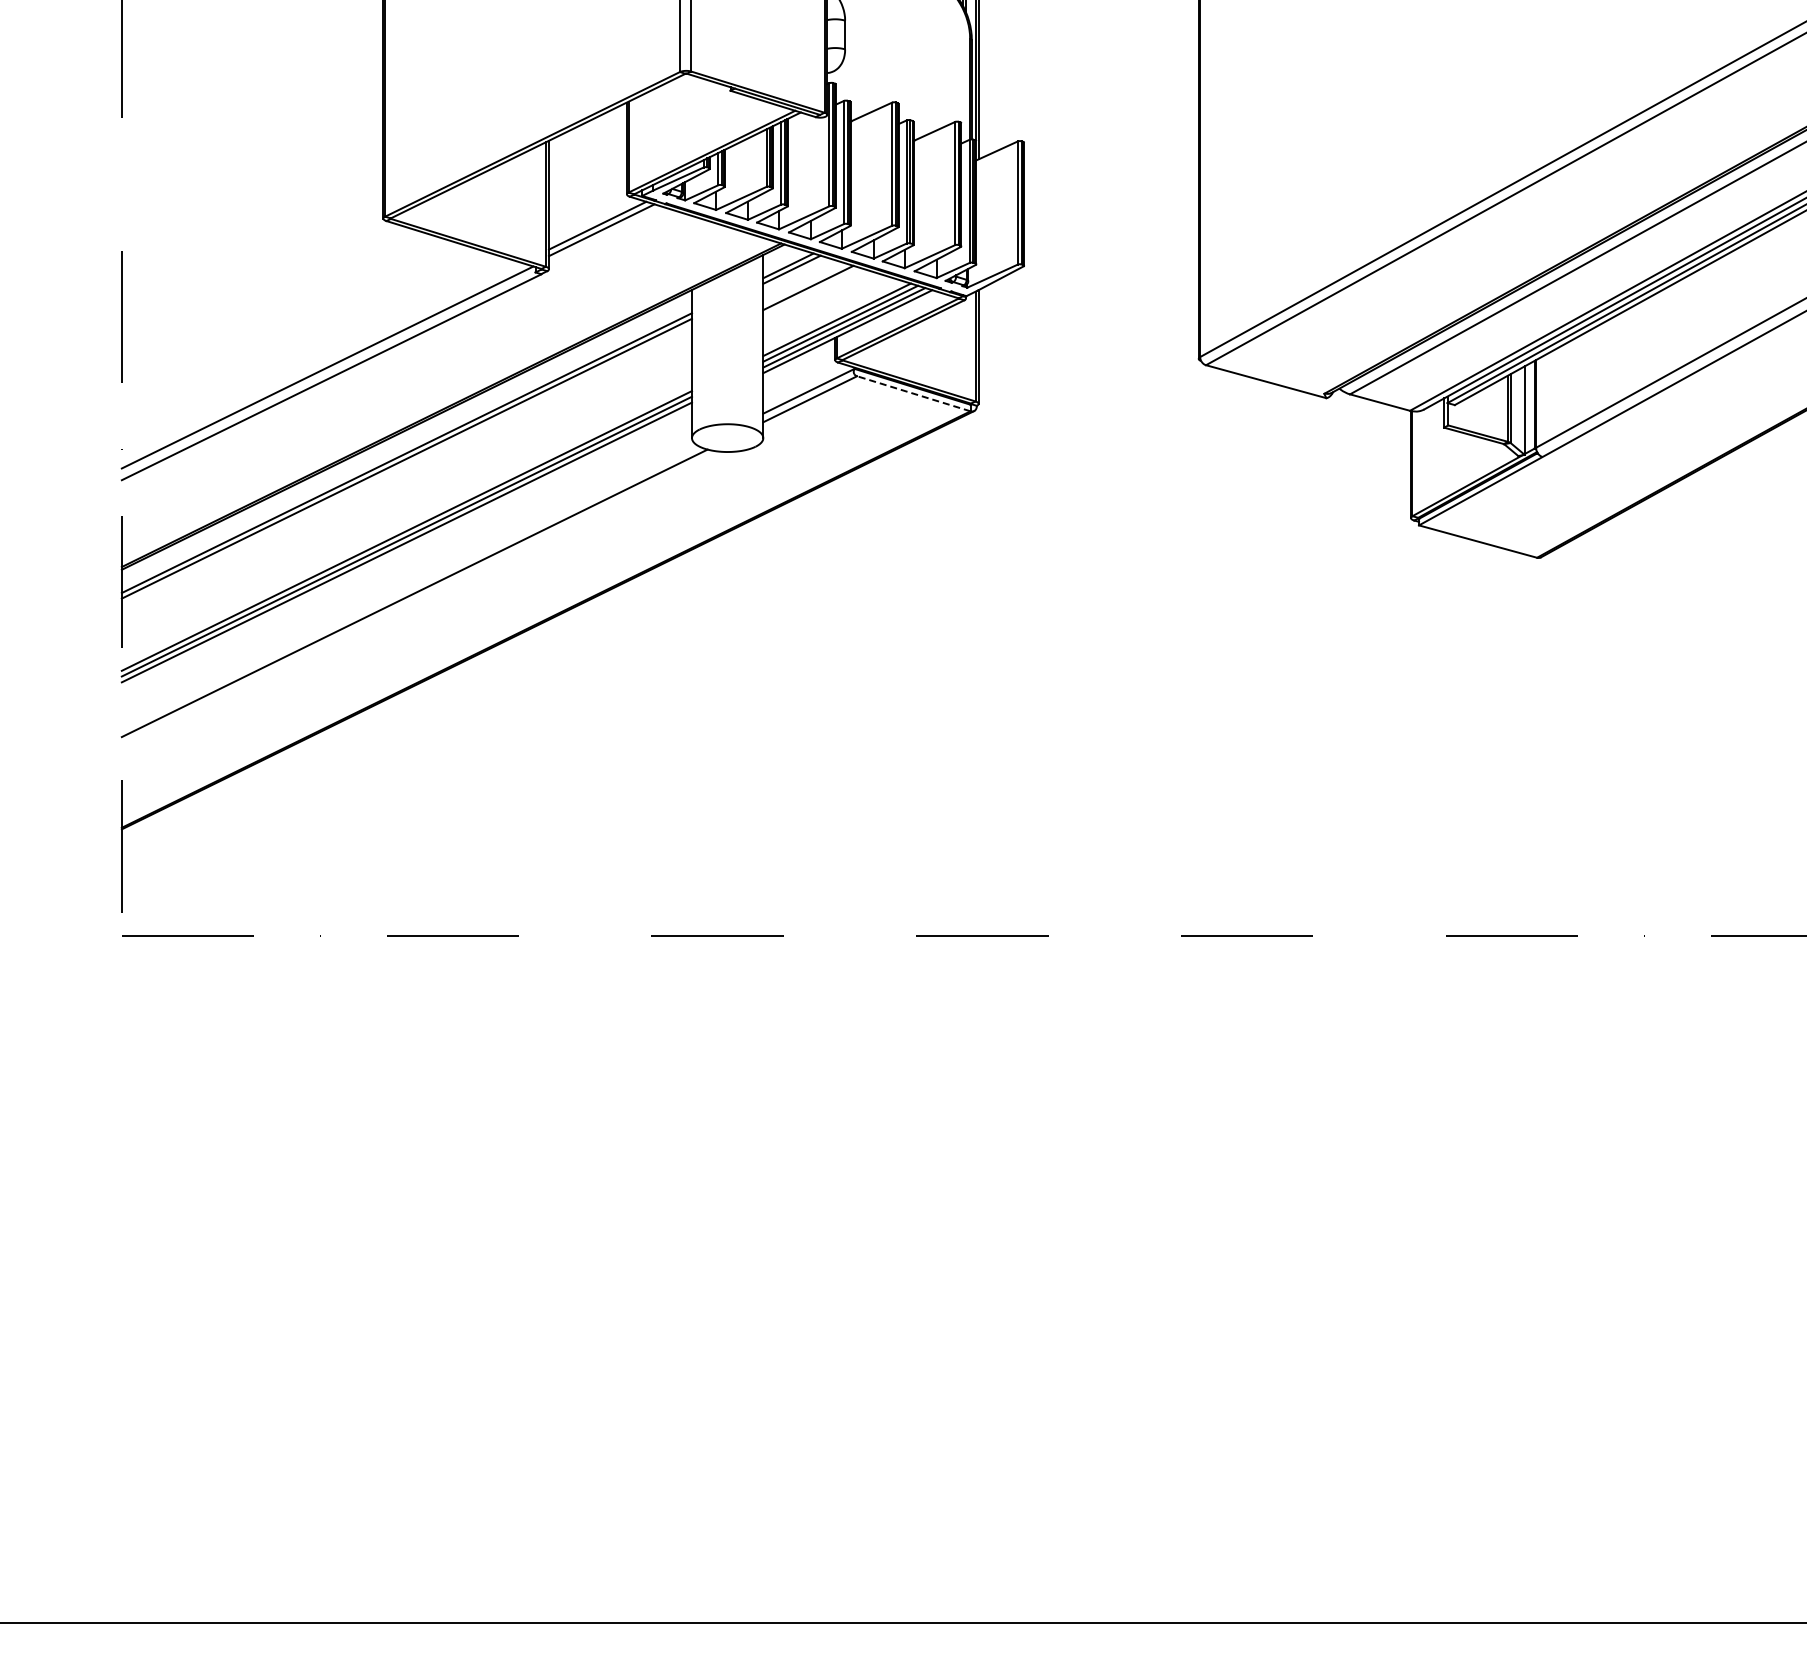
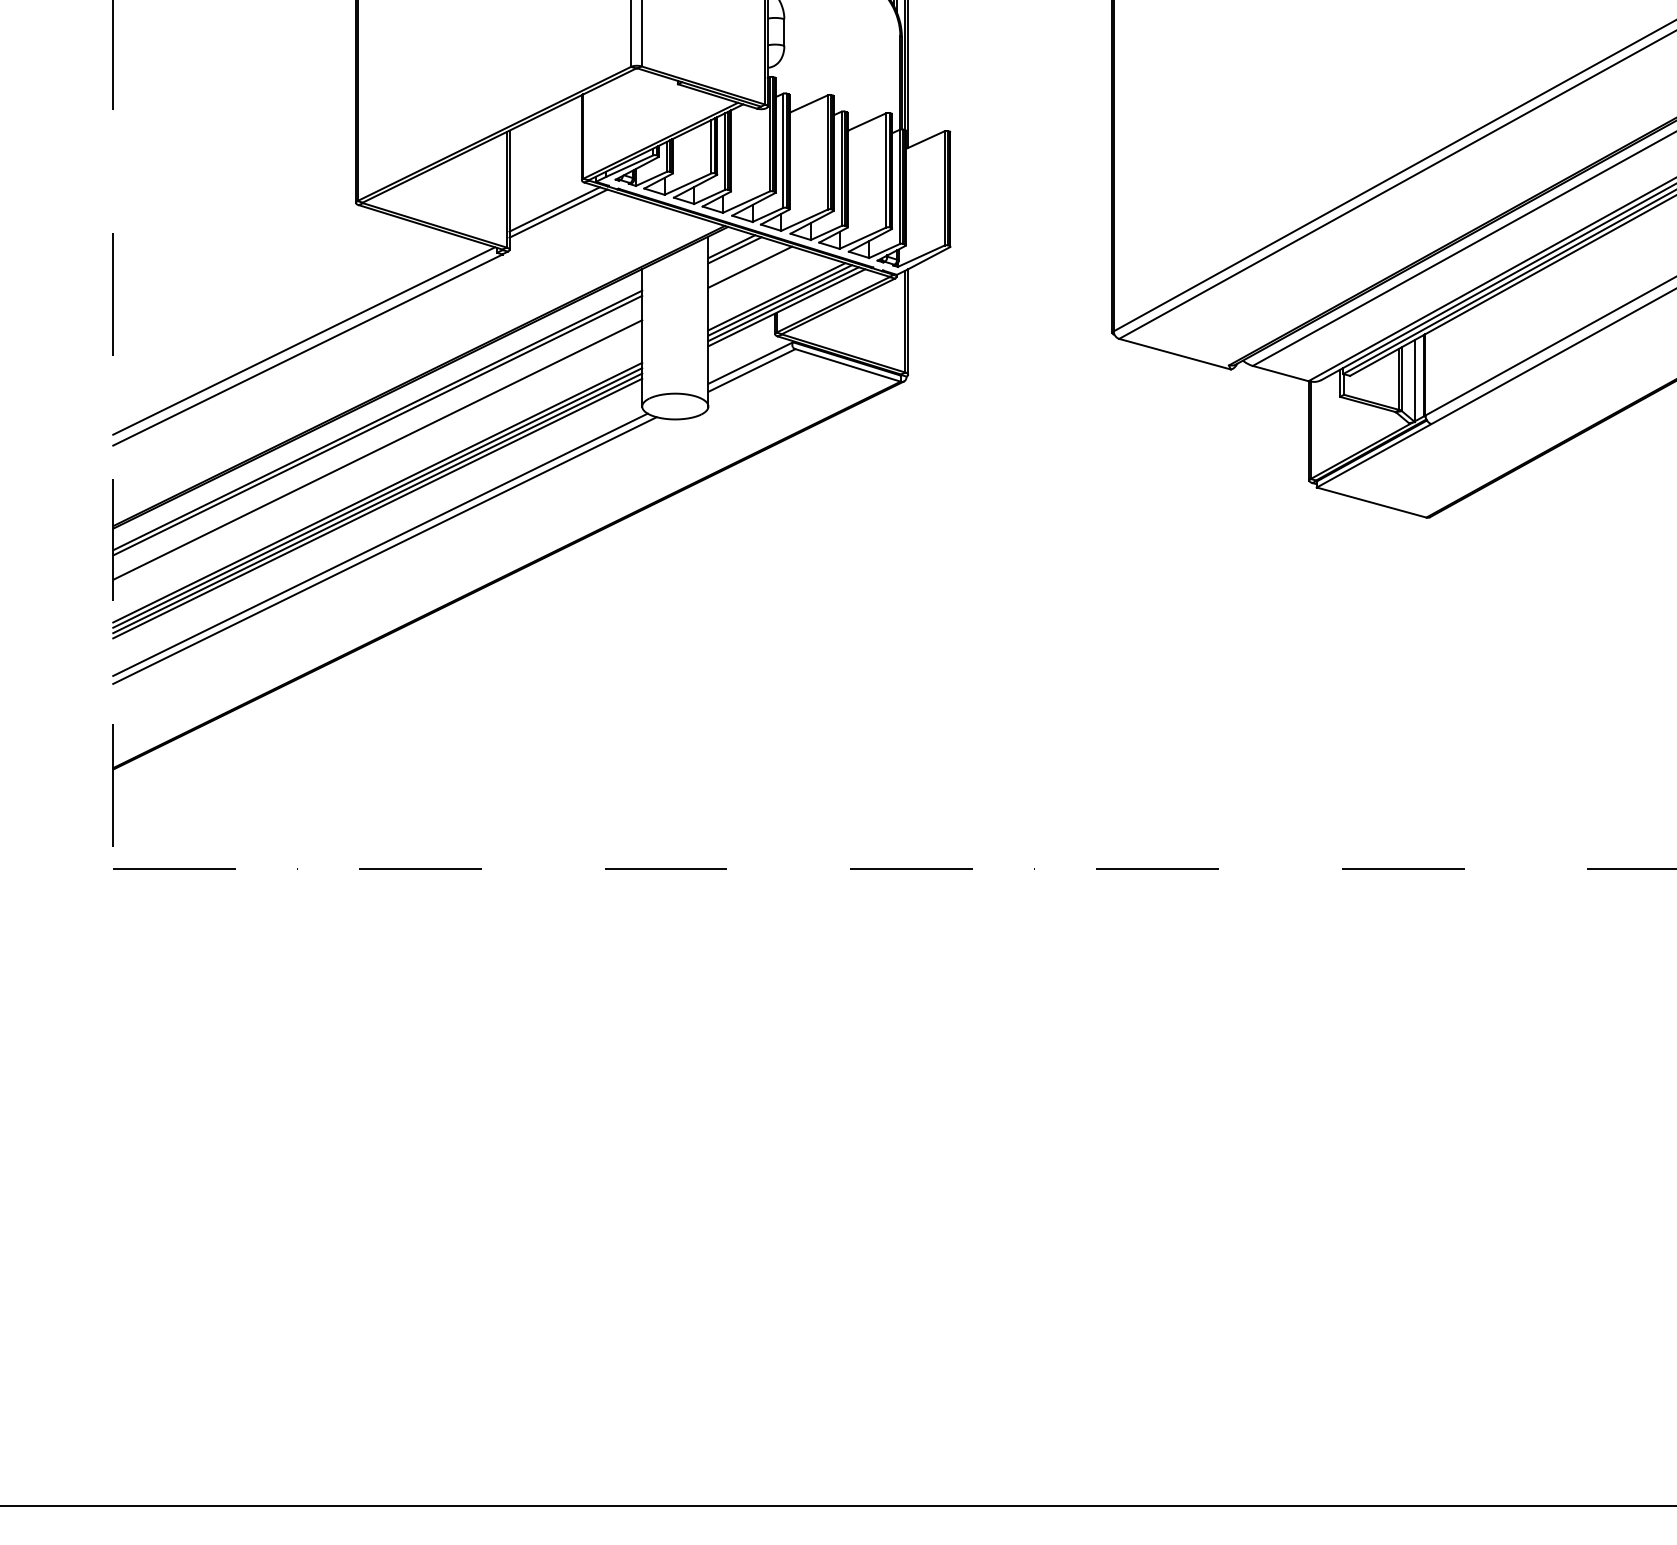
line: (913, 393) -> (847, 365), dashed -> solid
line: (406, 484) -> (377, 449), added
line: (406, 547) -> (377, 508), added
line: (409, 586) -> (380, 544), added

